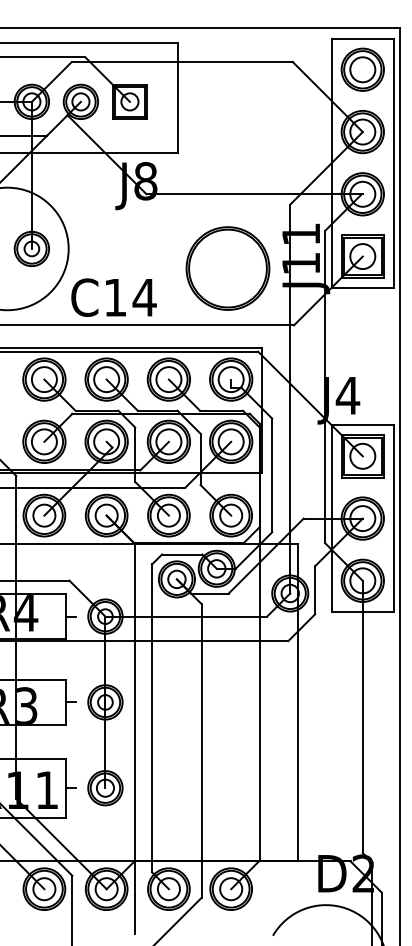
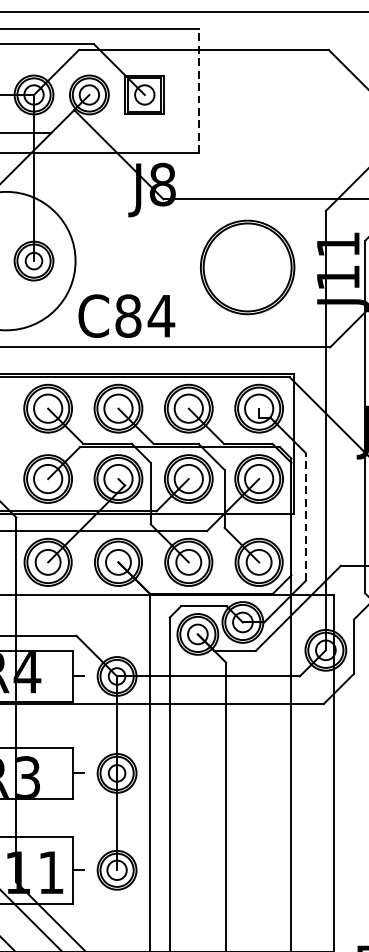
line: (177, 97) -> (198, 90), solid -> dashed
part: (227, 268) -> (247, 267), moved
text: (115, 297) -> (128, 315), C14 -> C84
line: (272, 475) -> (305, 517), solid -> dashed

